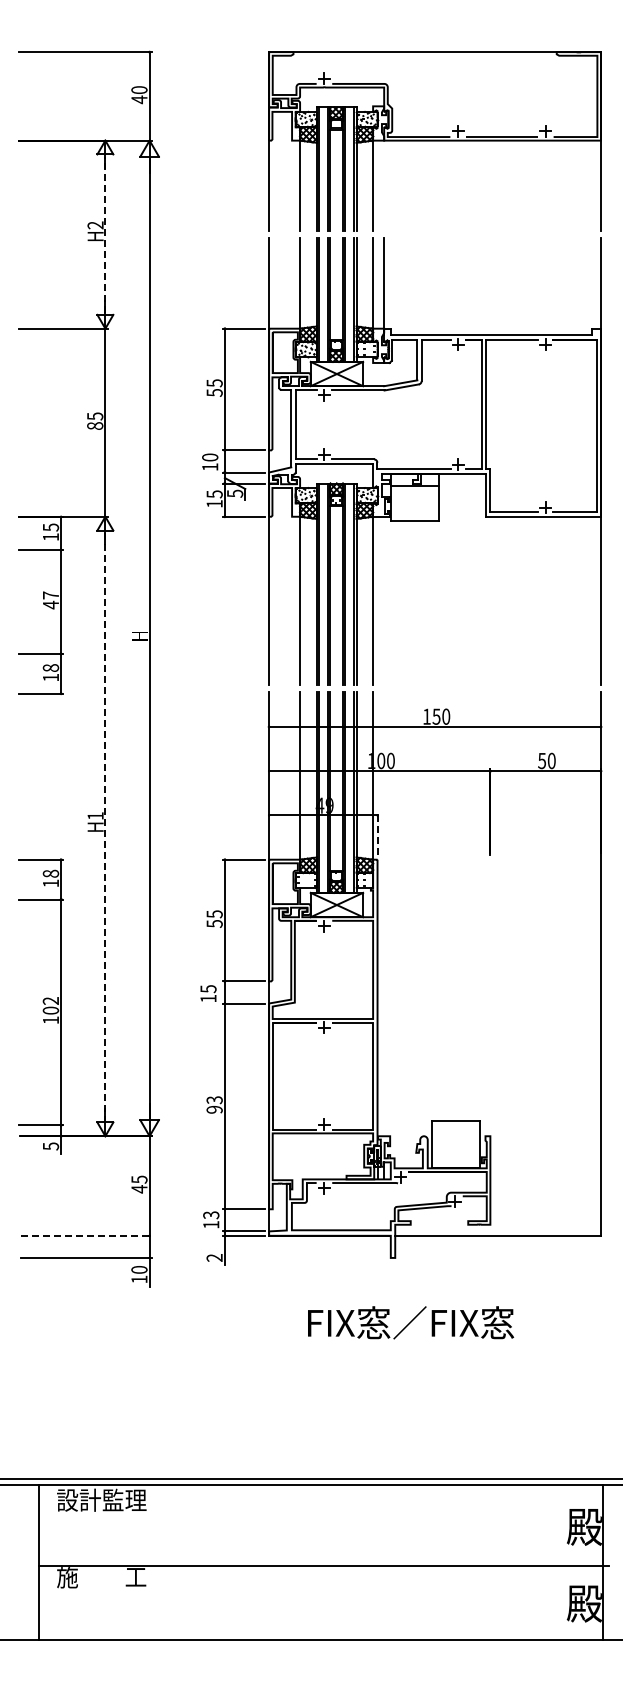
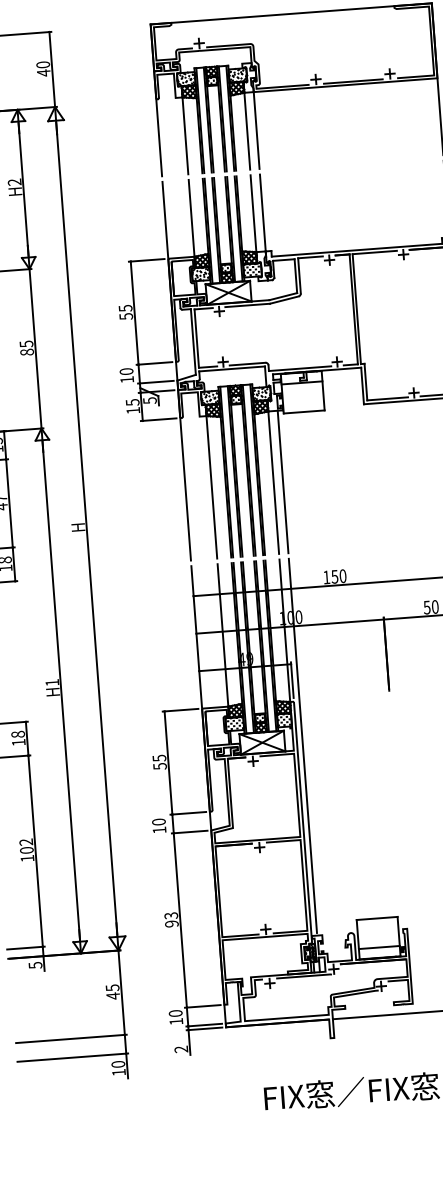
line: (384, 185) -> (256, 130), added
line: (105, 234) -> (23, 189), dashed -> solid
line: (384, 600) -> (283, 481), added
line: (105, 826) -> (61, 690), dashed -> solid
line: (377, 833) -> (292, 679), dashed -> solid
line: (384, 912) -> (303, 746), added
text: (208, 989) -> (159, 822), 15 -> 10
line: (455, 1155) -> (378, 947), added
text: (211, 1215) -> (175, 1013), 13 -> 10
line: (87, 1235) -> (72, 1038), dashed -> solid

